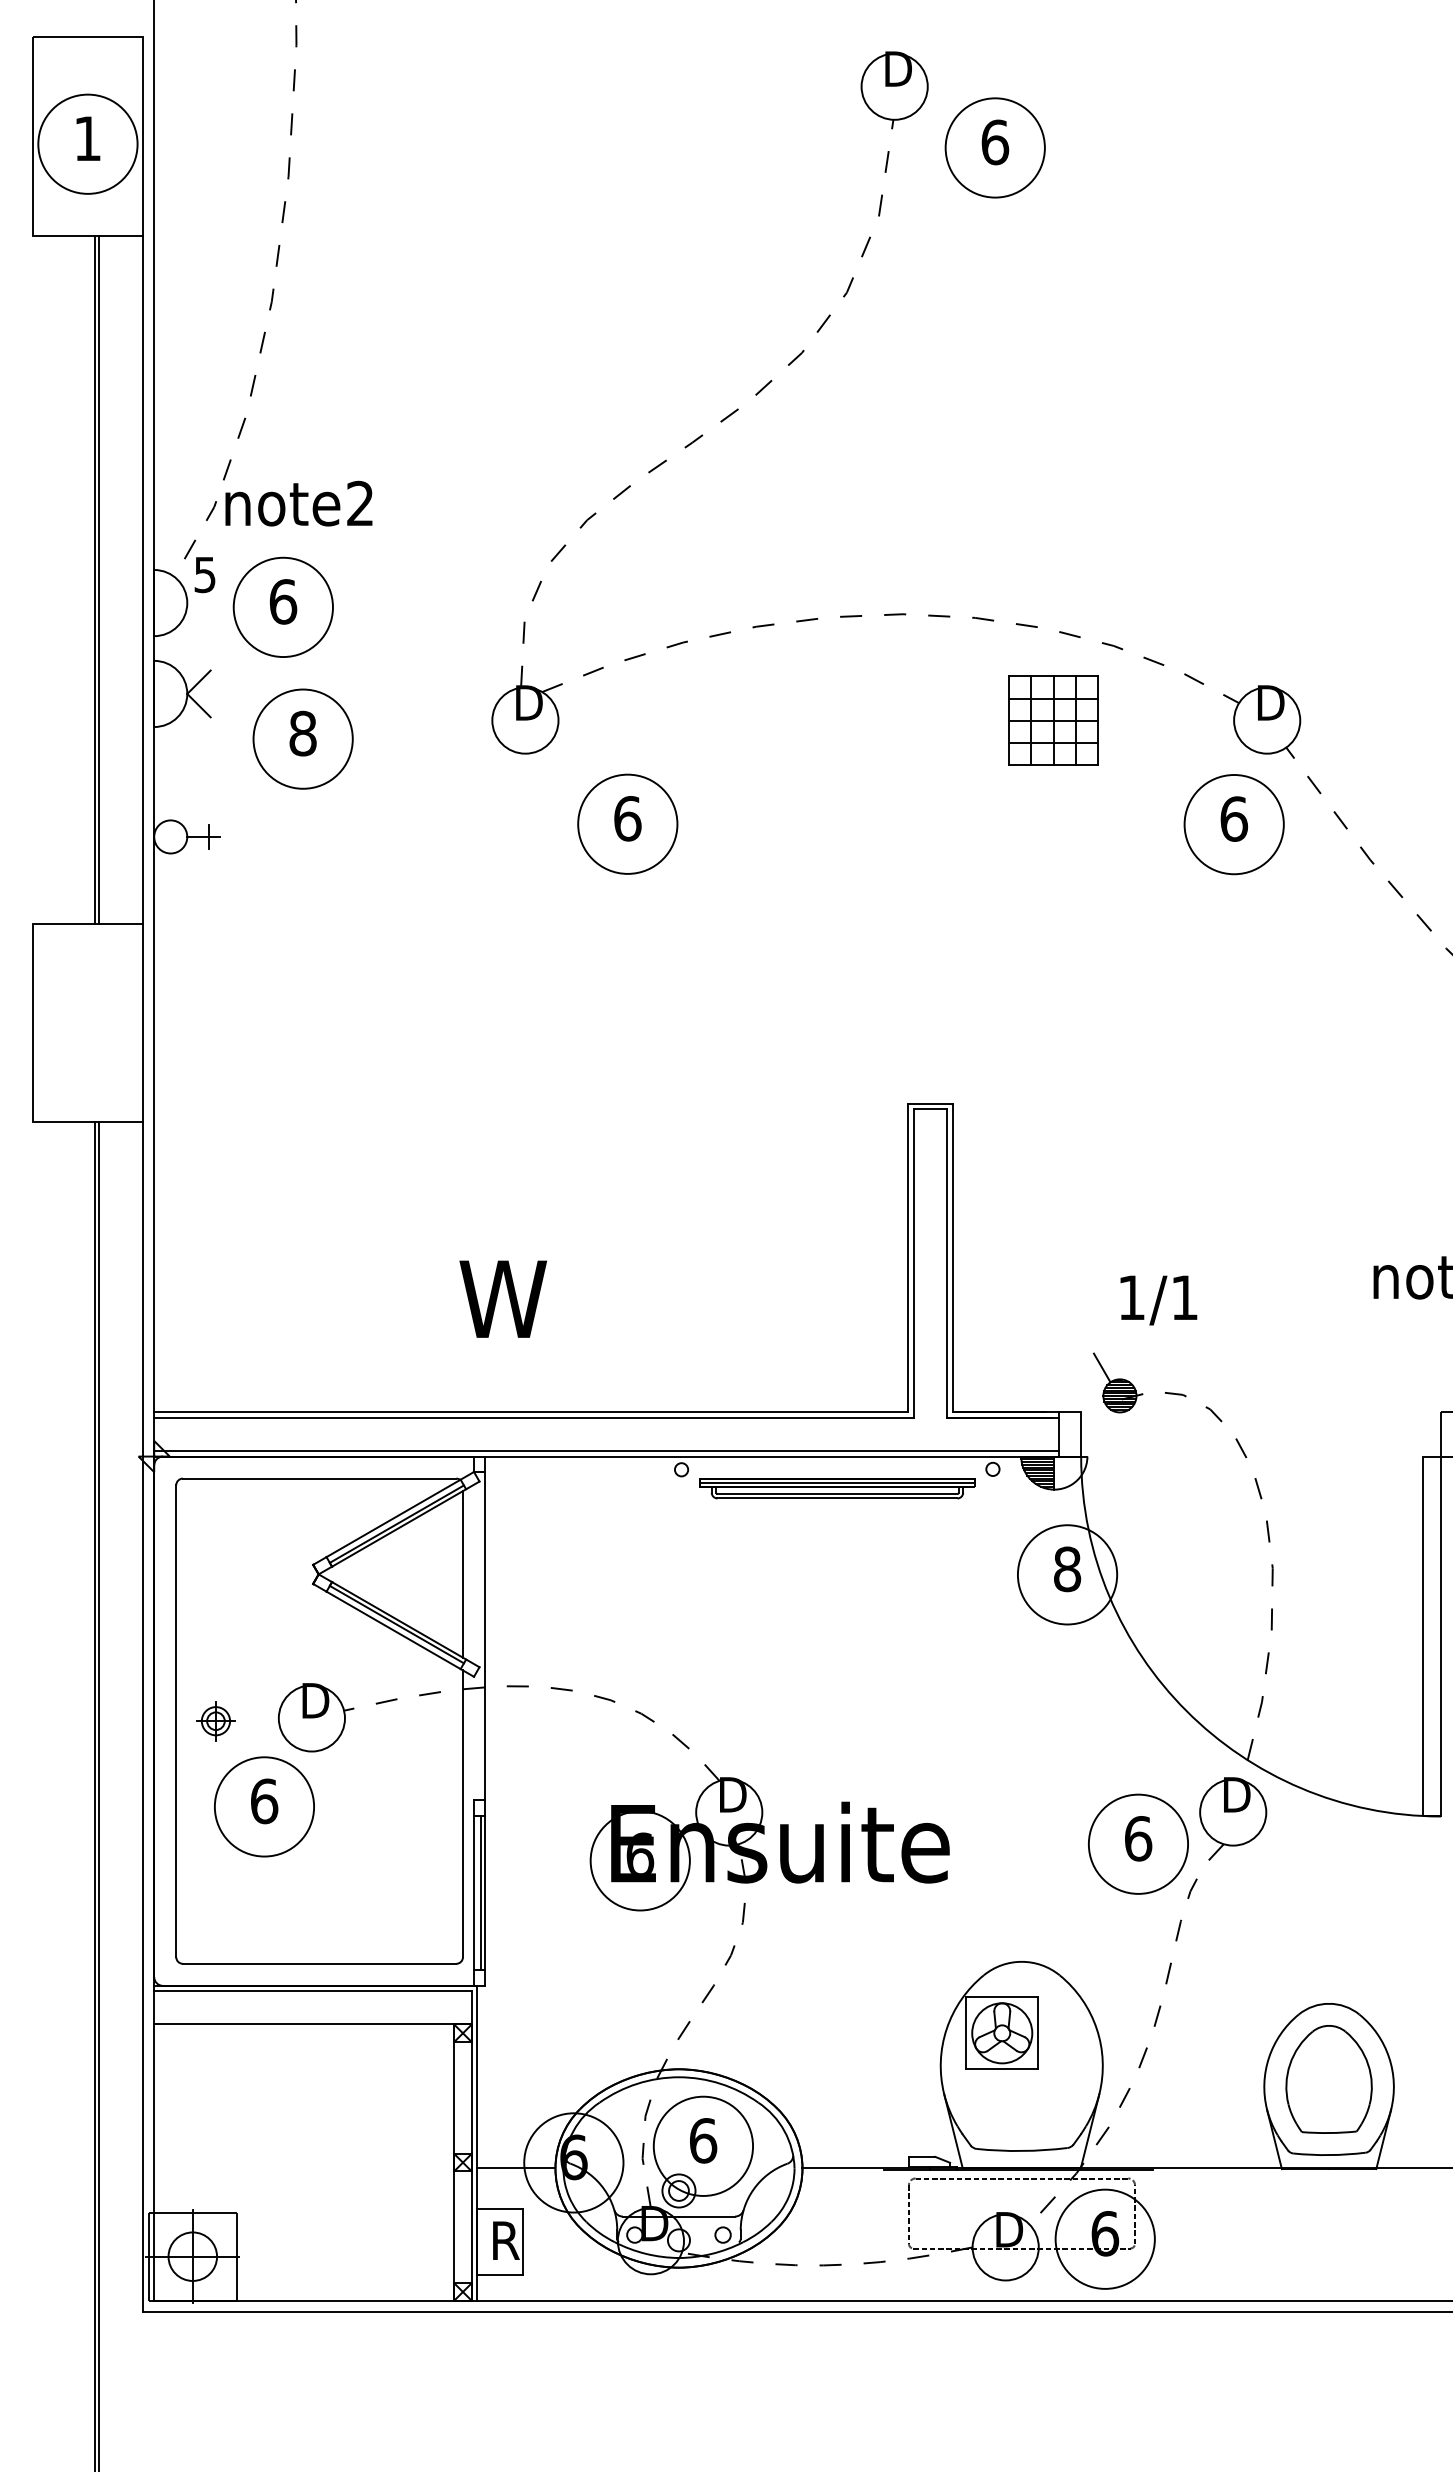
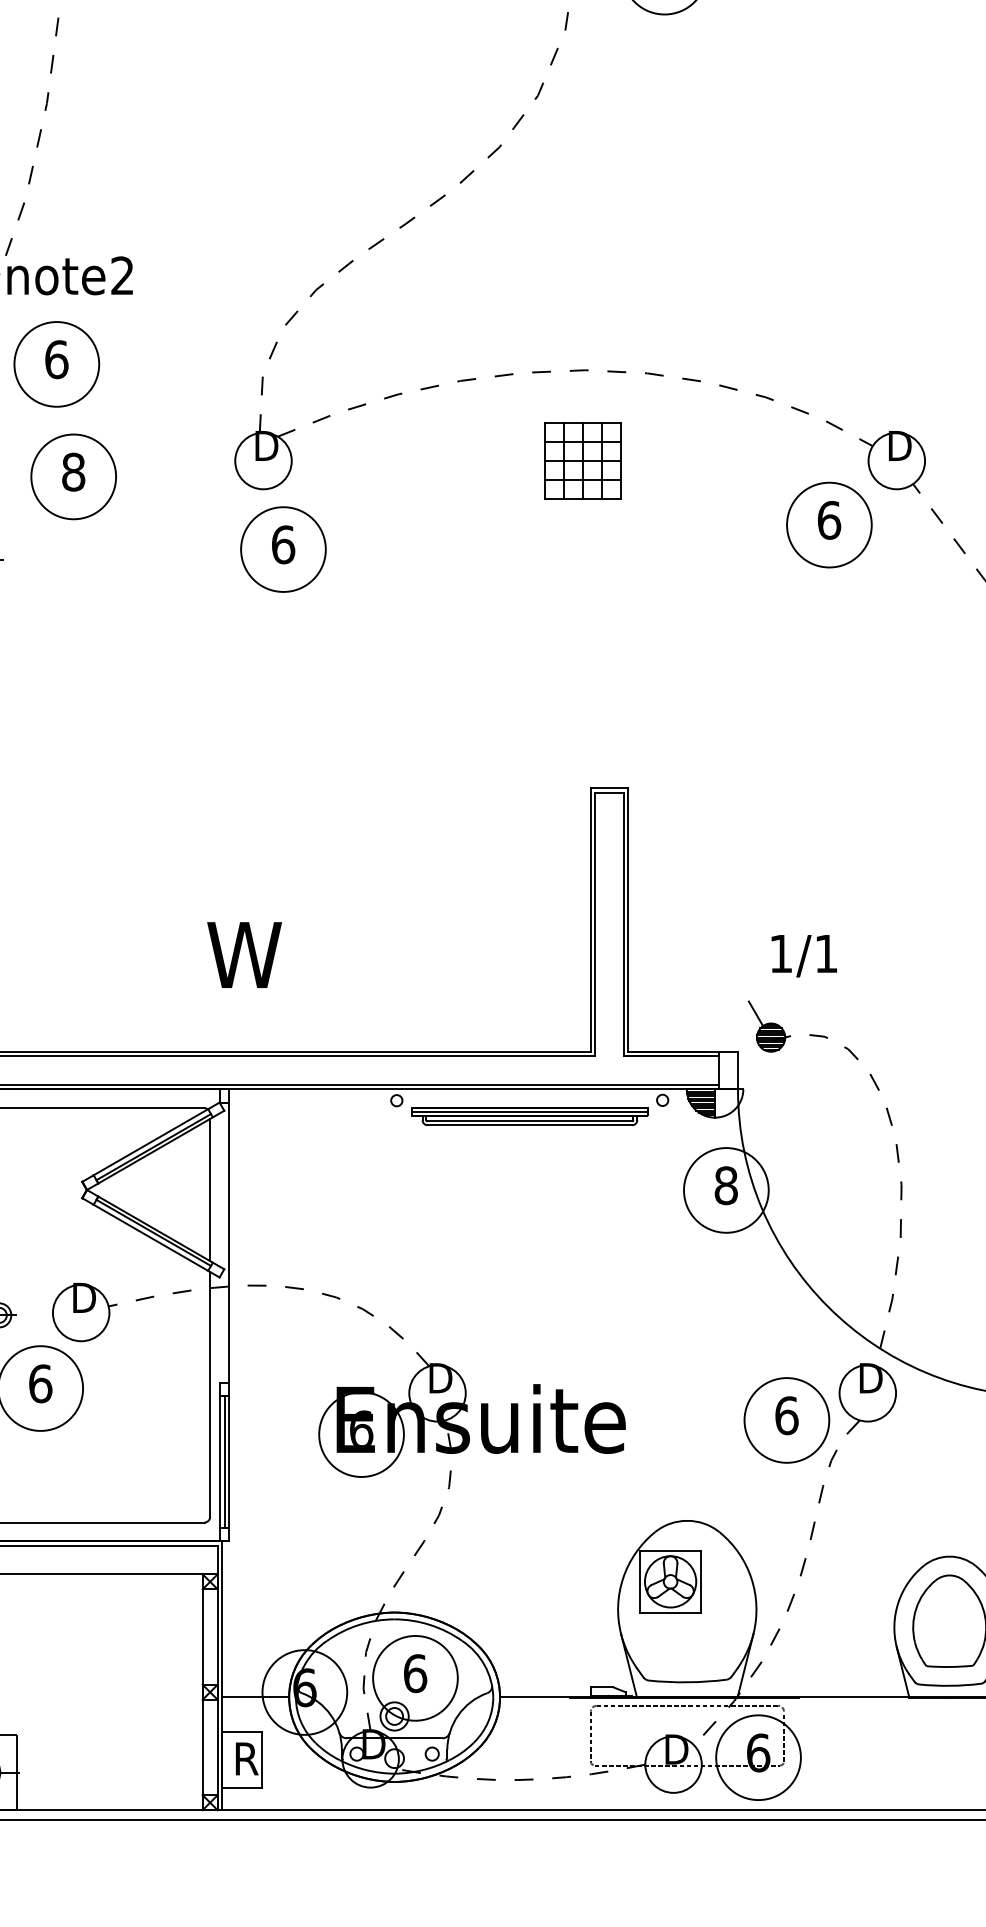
part: (1053, 720) -> (582, 460), moved
part: (627, 823) -> (283, 548), moved
part: (1233, 824) -> (828, 525), moved

